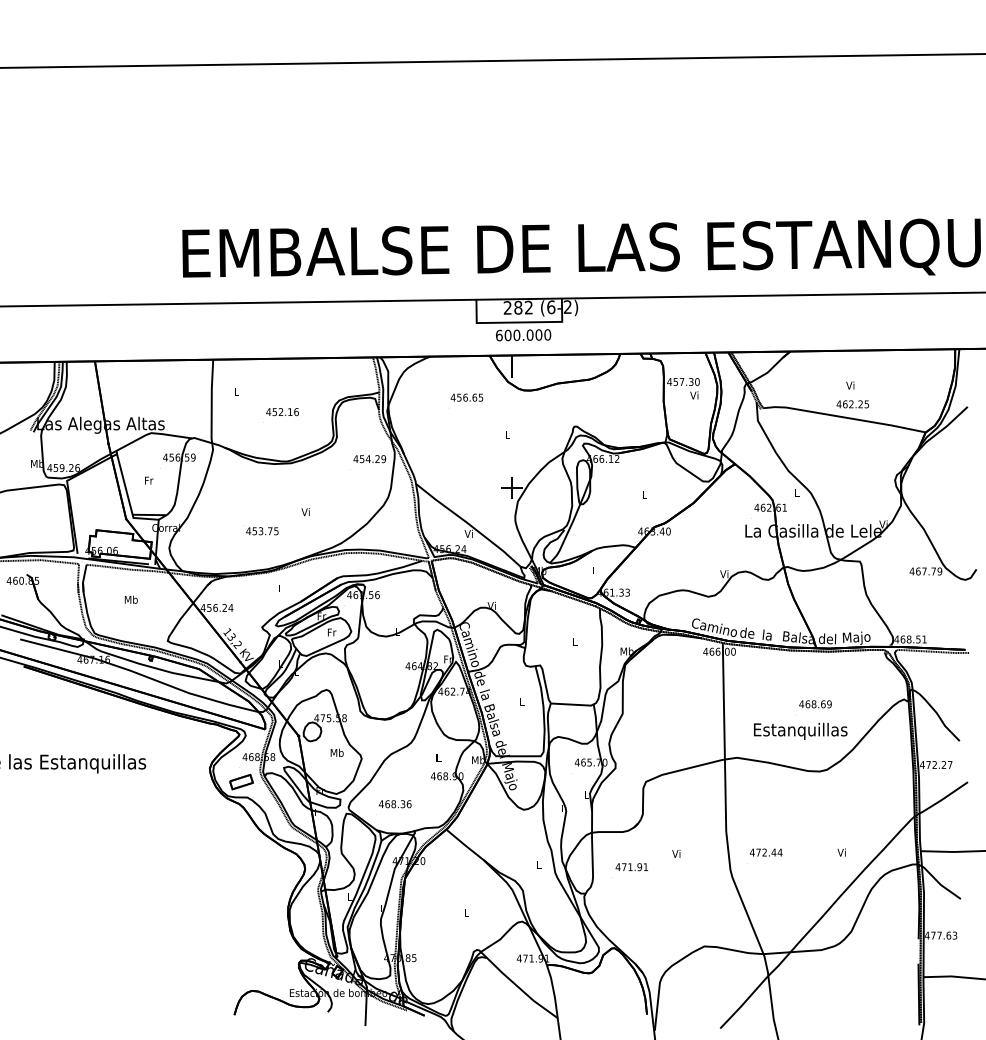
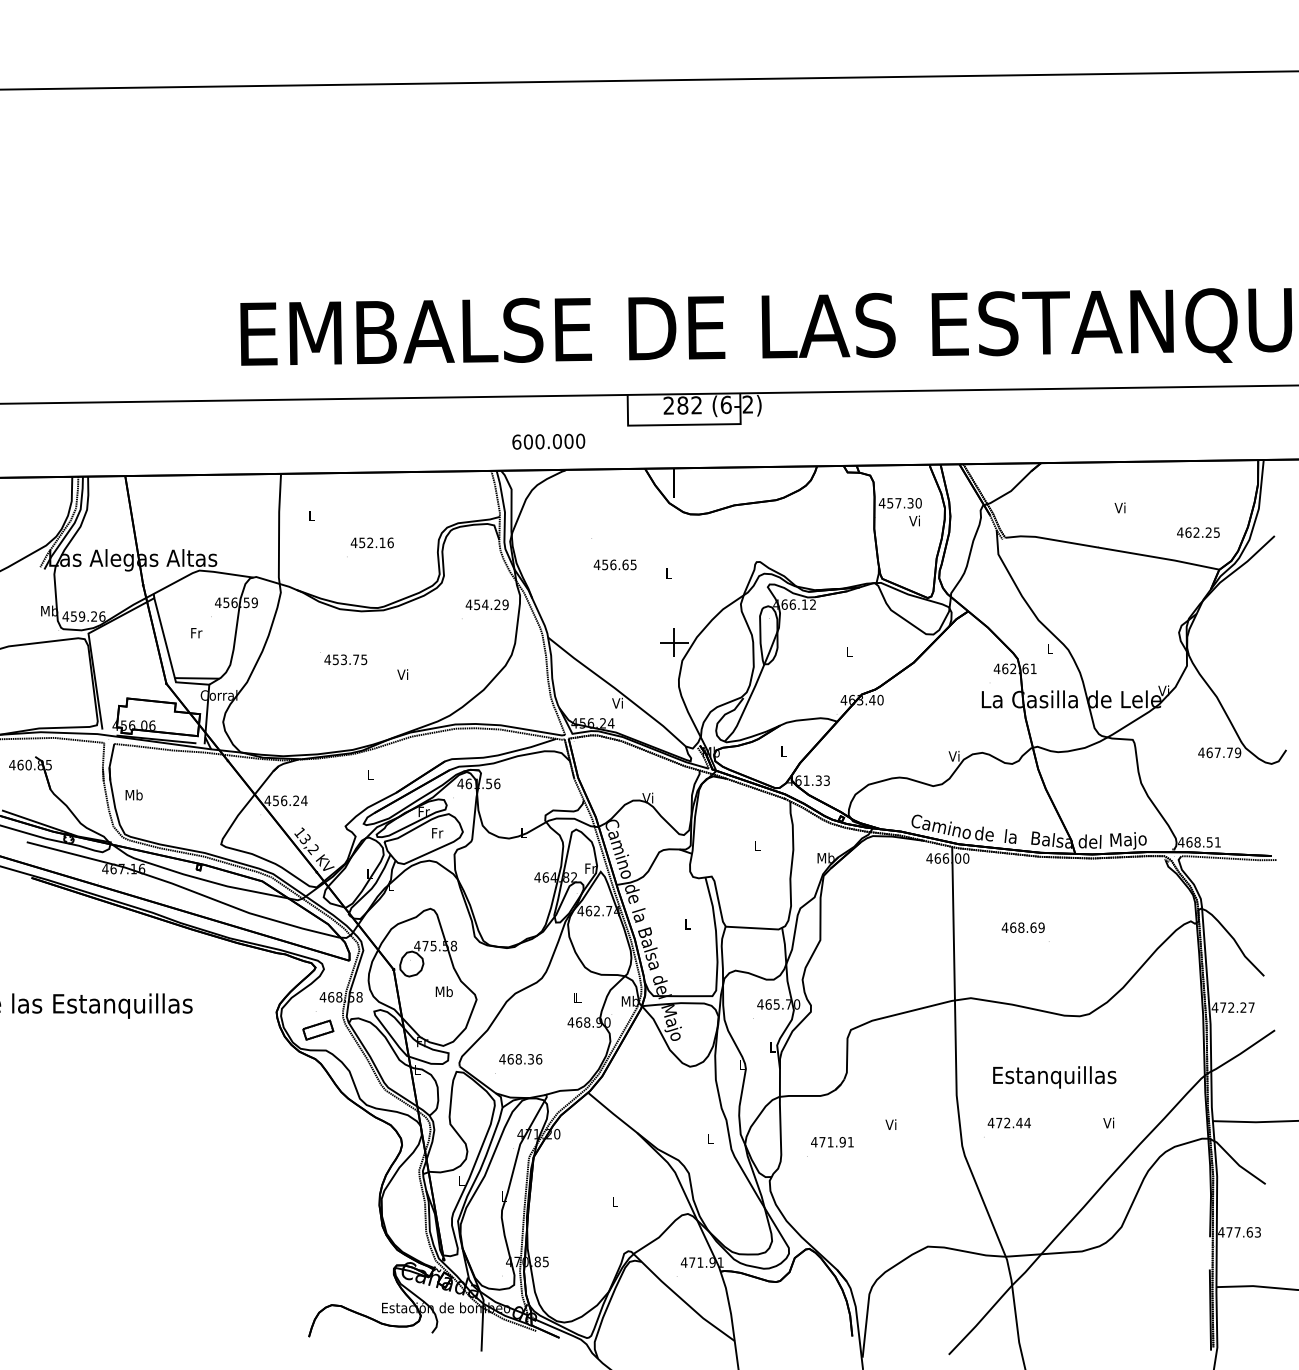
text: (523, 335) -> (548, 441), moved
text: (466, 397) -> (614, 564), moved
text: (852, 404) -> (1198, 532), moved
text: (260, 530) -> (343, 658), moved
text: (130, 599) -> (133, 794), moved
text: (814, 704) -> (1022, 927), moved
text: (800, 731) -> (1054, 1077), moved

